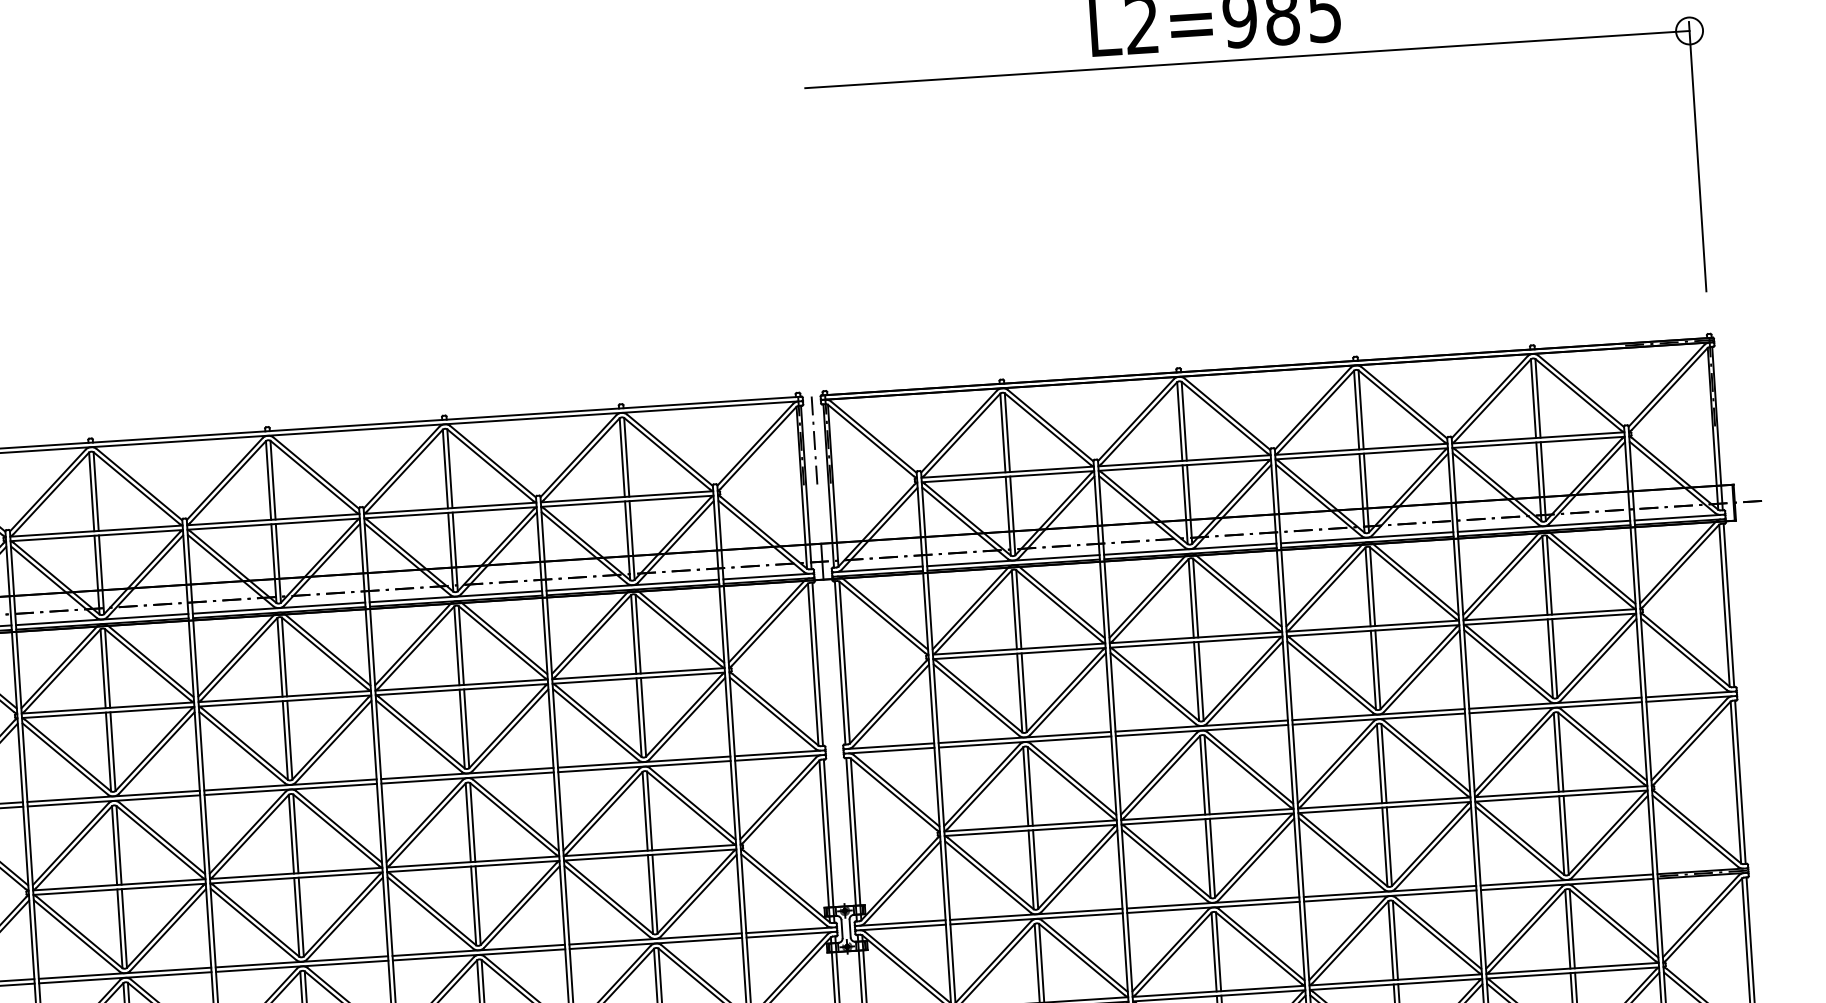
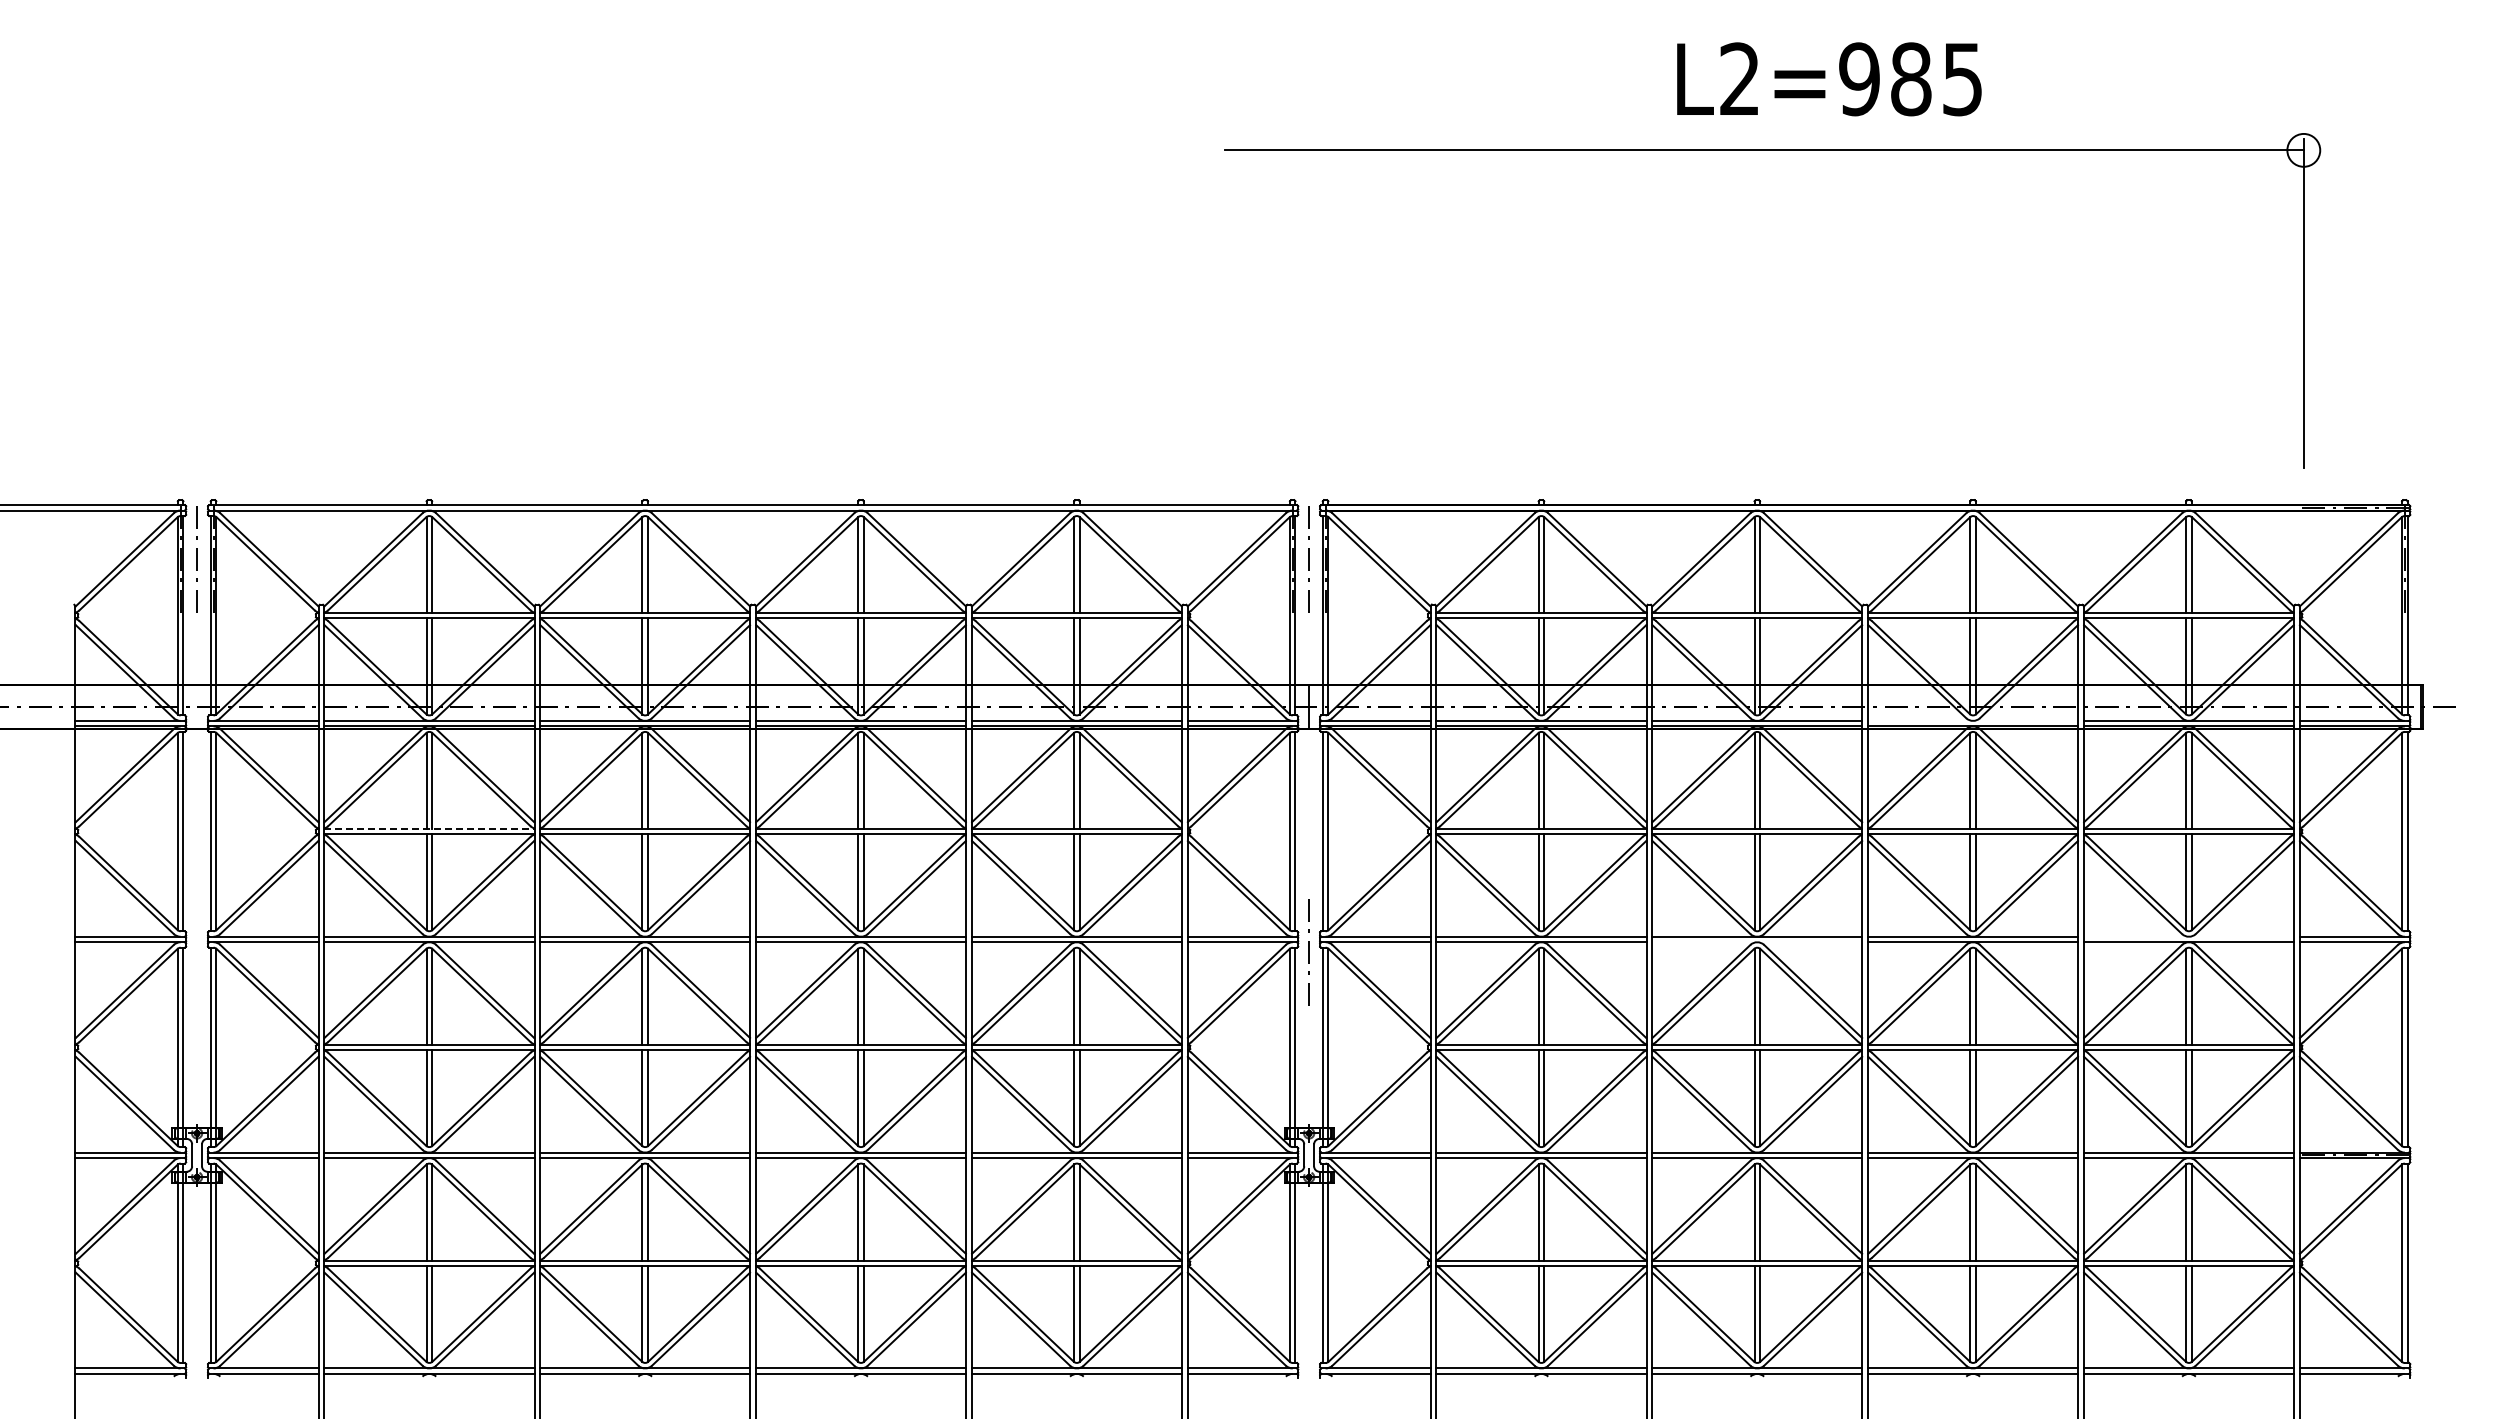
part: (1254, 59) -> (1772, 150), moved
line: (1366, 537) -> (1972, 720), removed
line: (1555, 702) -> (2188, 936), removed
line: (108, 707) -> (429, 828), solid -> dashed
line: (1202, 730) -> (1757, 942), removed
line: (834, 762) -> (1308, 952), added

